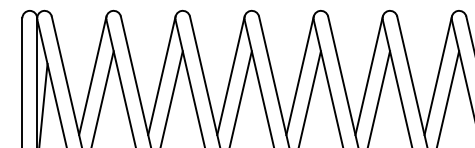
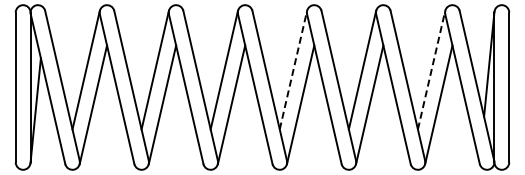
line: (300, 76) -> (293, 70), solid -> dashed
line: (438, 76) -> (431, 70), solid -> dashed

